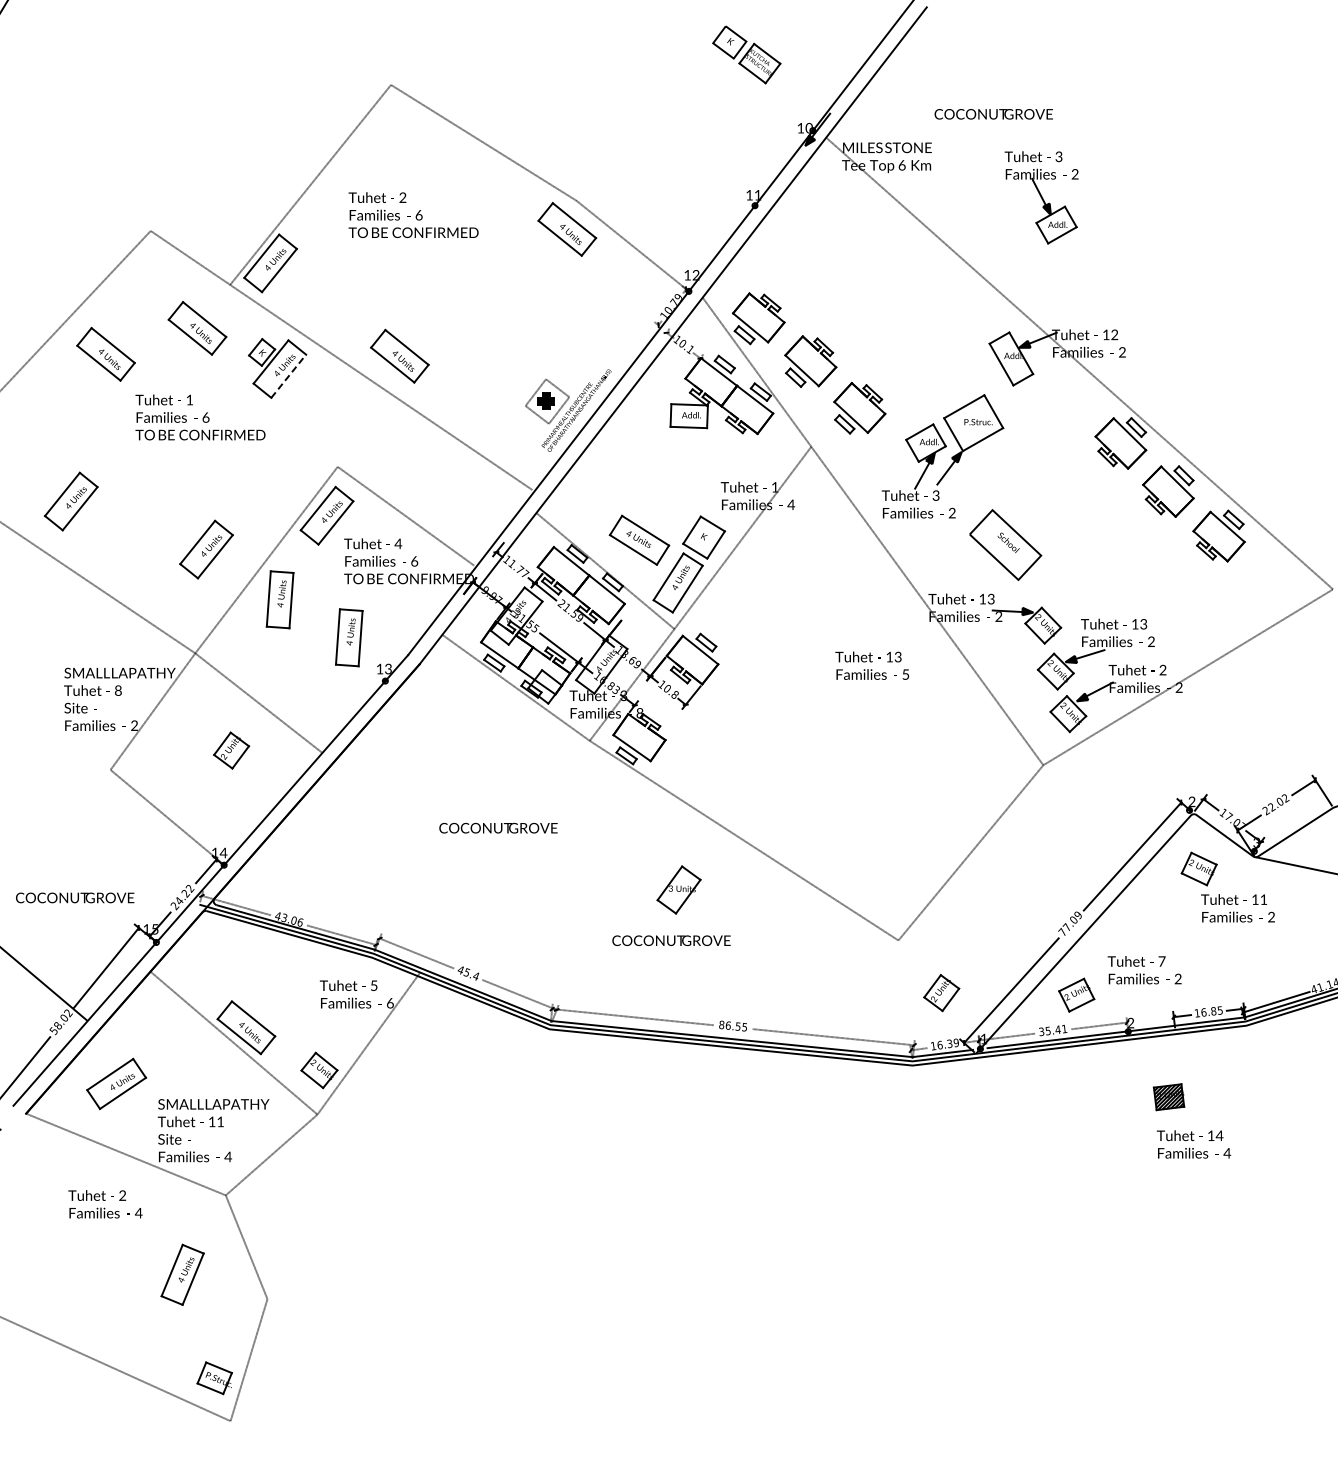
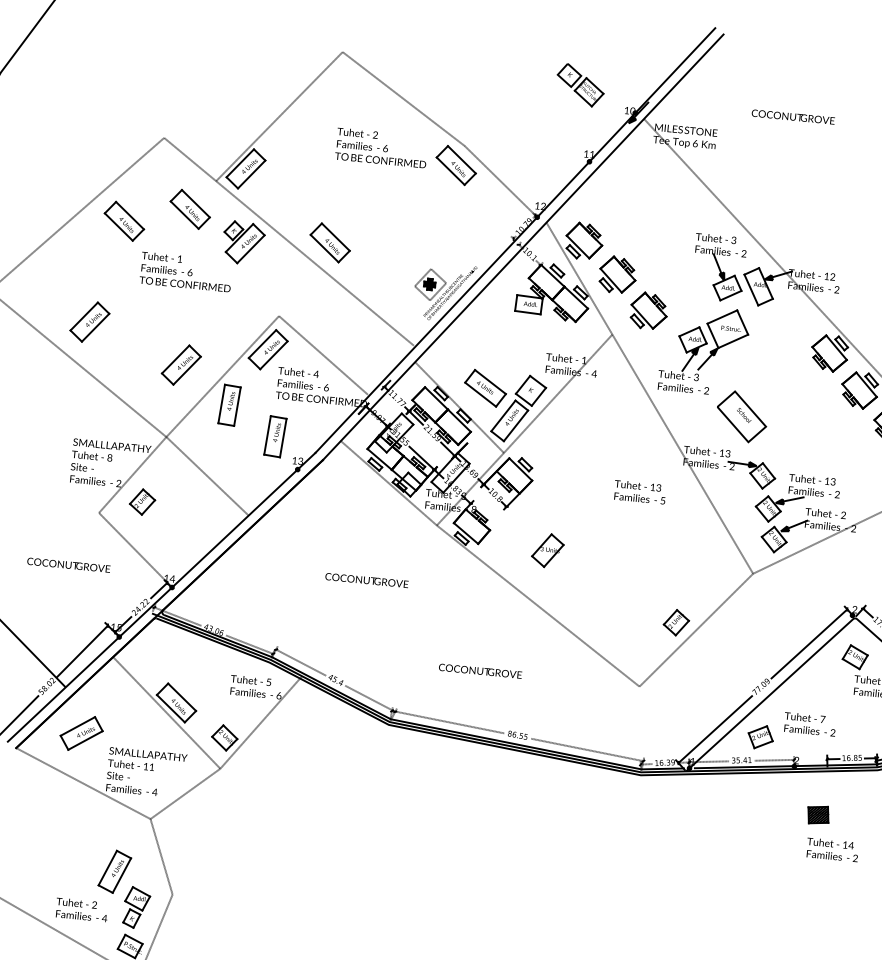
part: (746, 54) -> (580, 84), moved
text: (993, 114) -> (793, 117), moved
part: (1041, 197) -> (718, 267), moved
text: (413, 214) -> (381, 147), moved
line: (288, 376) -> (250, 249), dashed -> solid
part: (231, 750) -> (142, 502), moved
part: (678, 889) -> (547, 550), moved
text: (75, 897) -> (69, 564), moved
part: (941, 993) -> (676, 623), moved
text: (1227, 1153) -> (855, 858), 4 -> 2
text: (105, 1204) -> (81, 910), moved
part: (218, 1322) -> (136, 907), added

